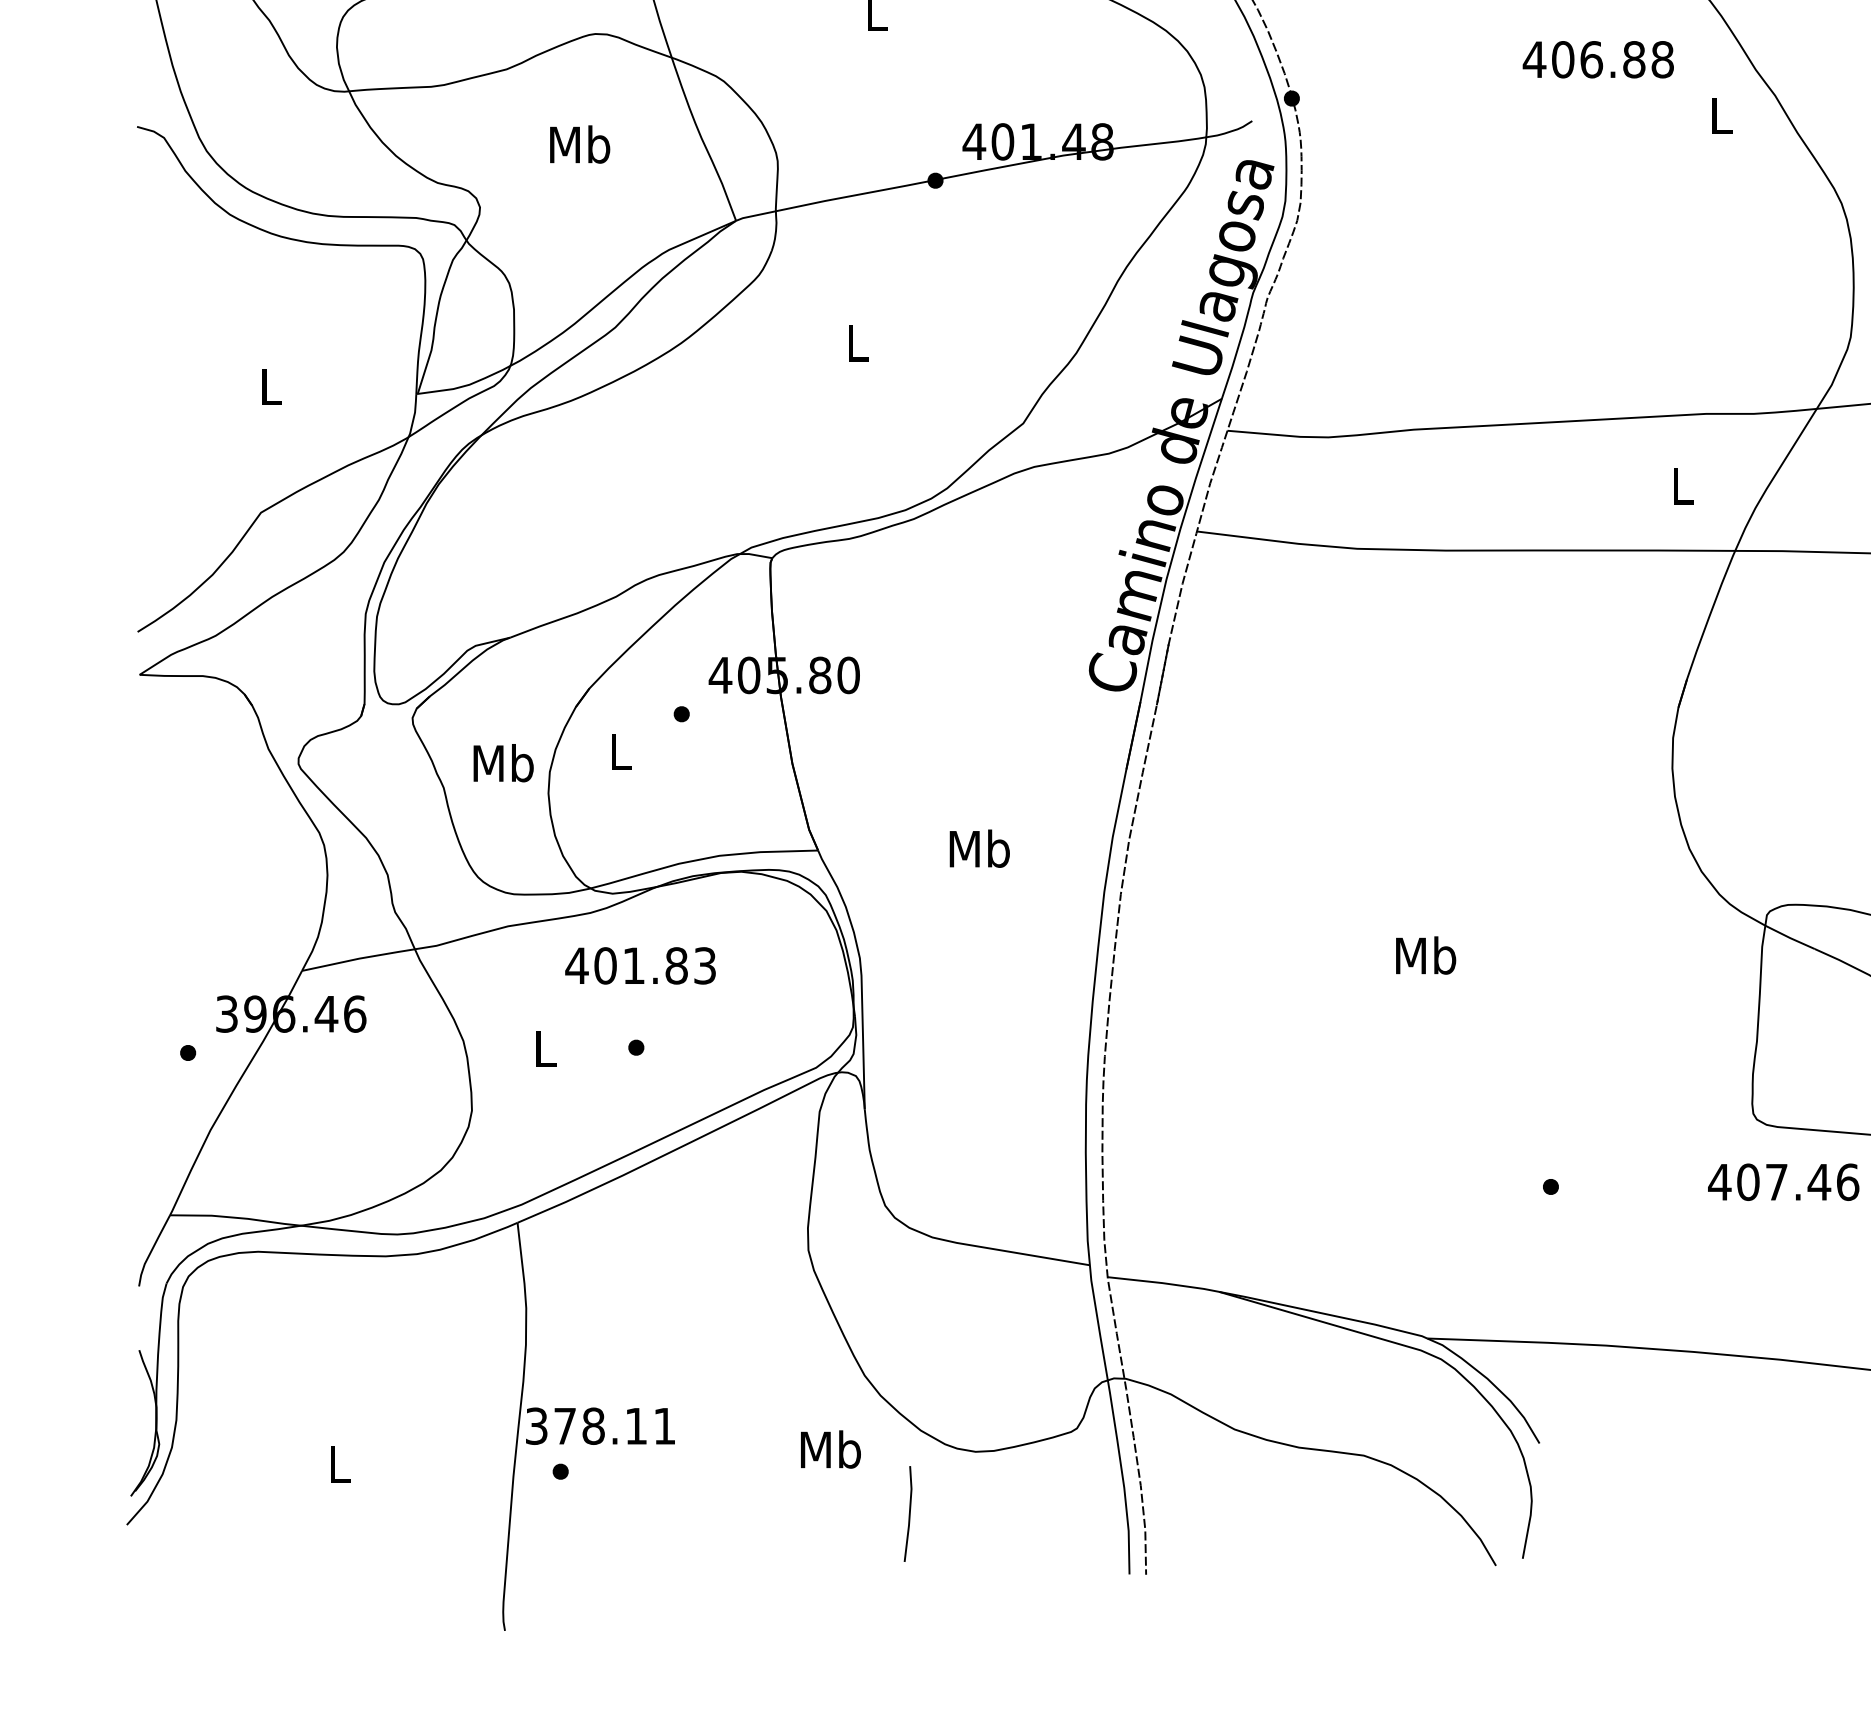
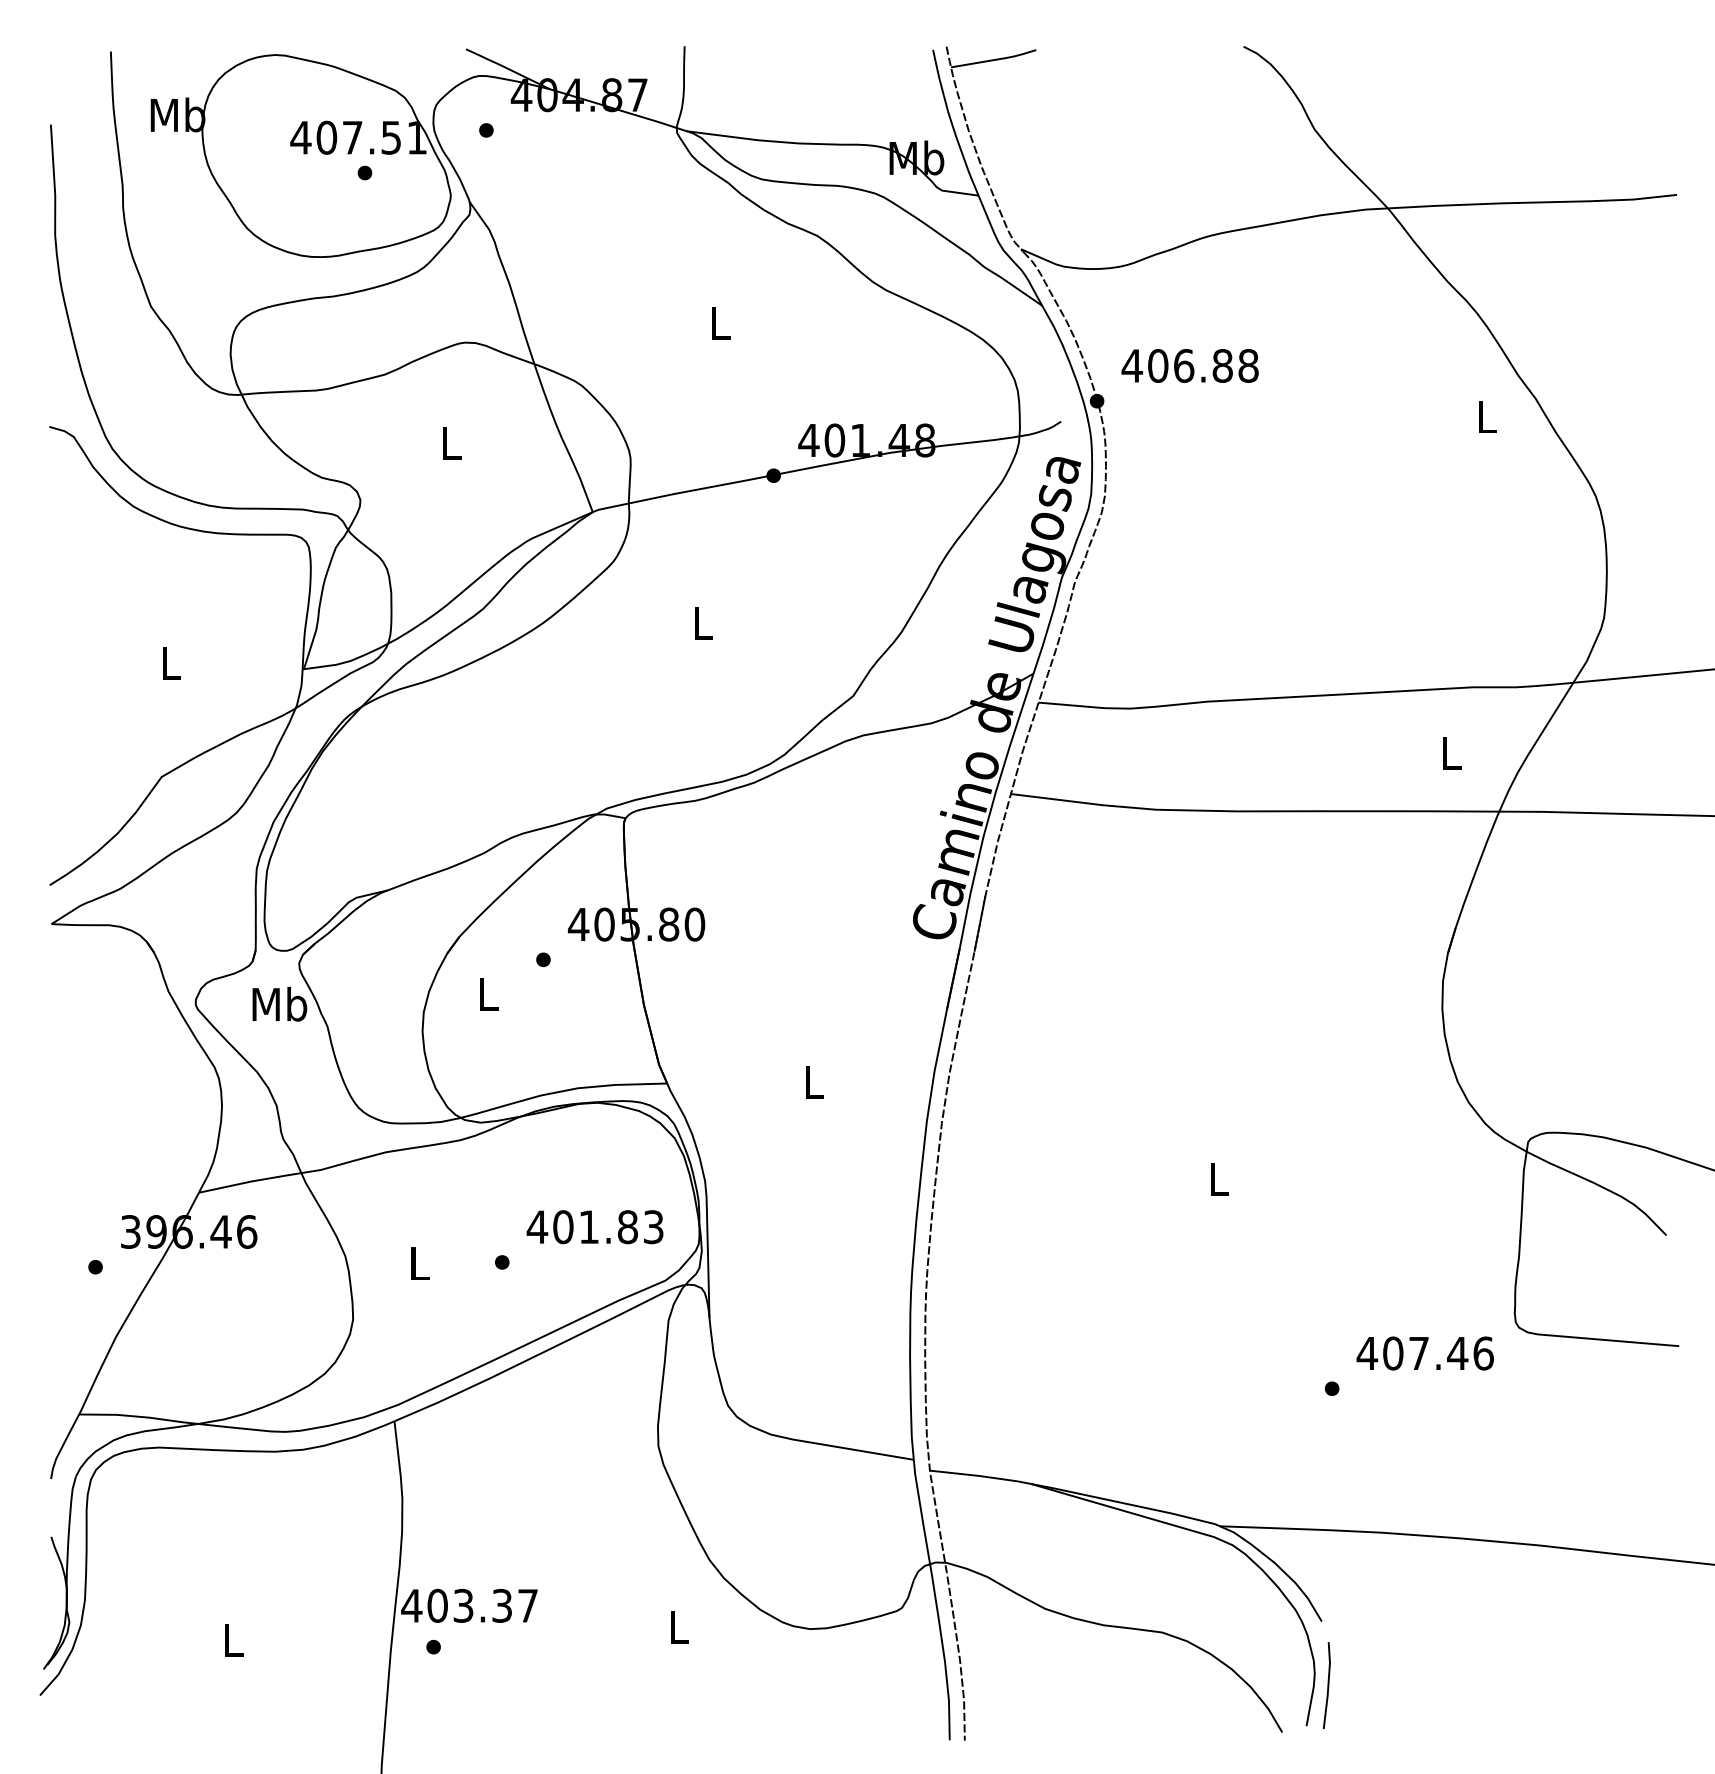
text: (1597, 59) -> (1189, 365), moved
text: (580, 144) -> (451, 442), Mb -> L
text: (503, 762) -> (279, 1003), moved
text: (979, 848) -> (813, 1081), Mb -> L
text: (1425, 955) -> (1218, 1178), Mb -> L
text: (639, 966) -> (594, 1227), moved
text: (1782, 1182) -> (1424, 1353), moved
text: (600, 1425) -> (469, 1605), 378.11 -> 403.37
text: (830, 1448) -> (678, 1626), Mb -> L
line: (908, 1513) -> (1327, 1685), moved

